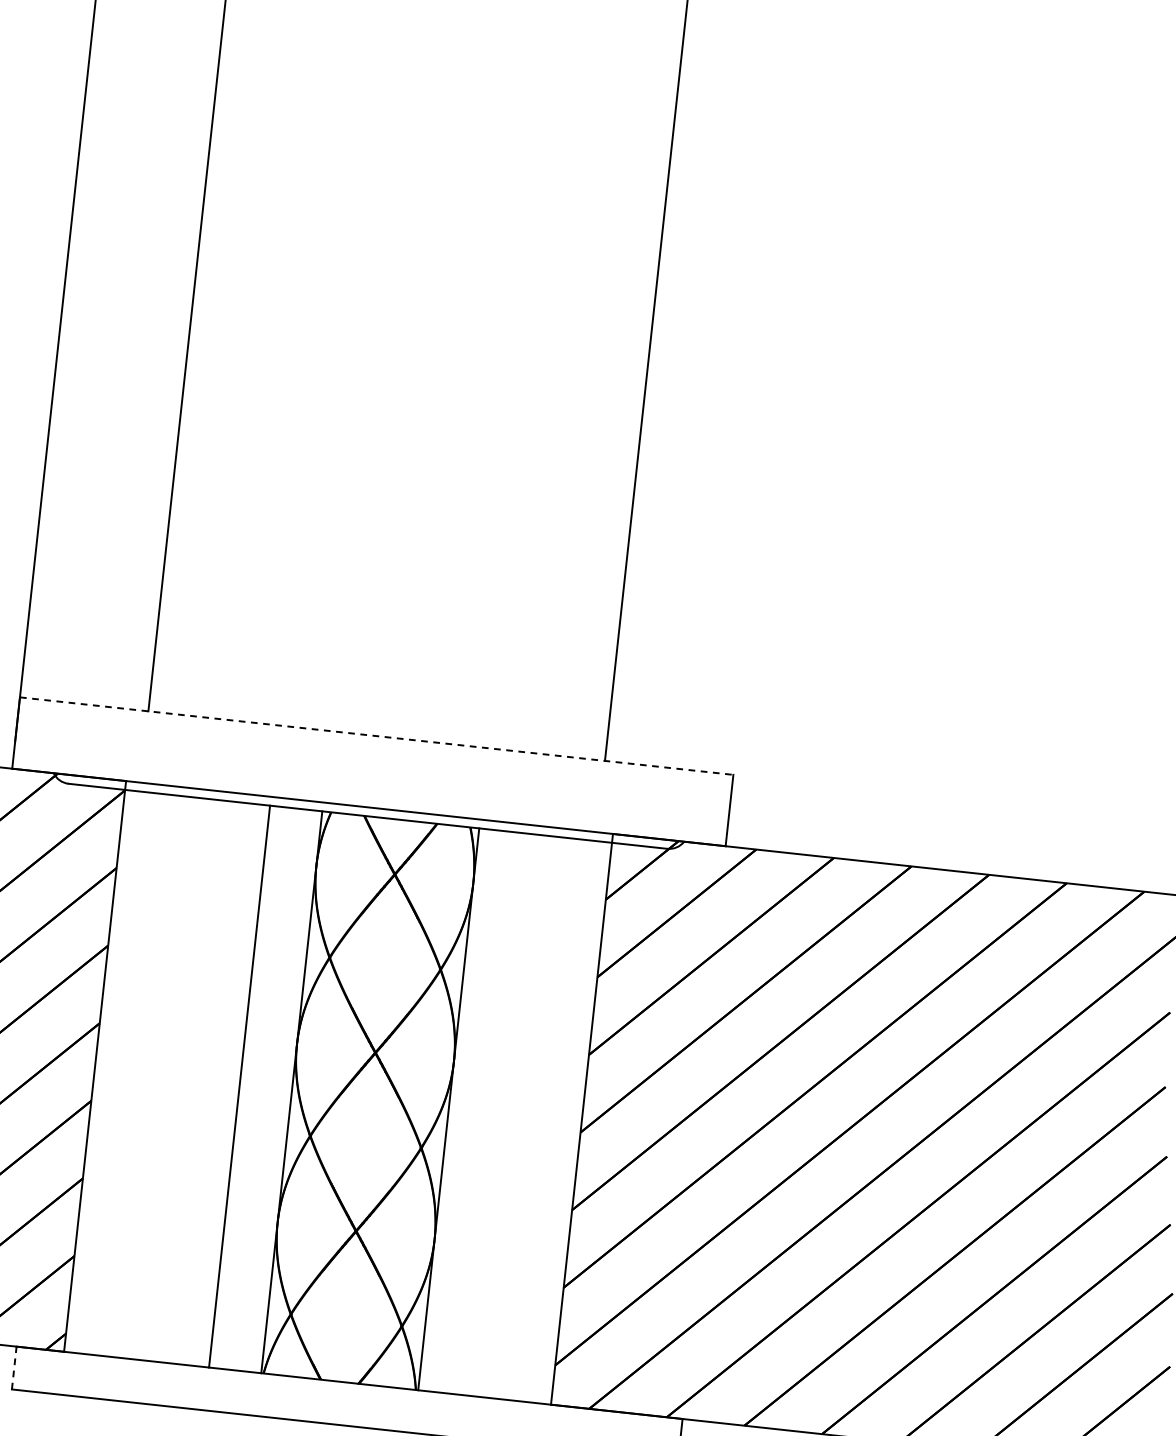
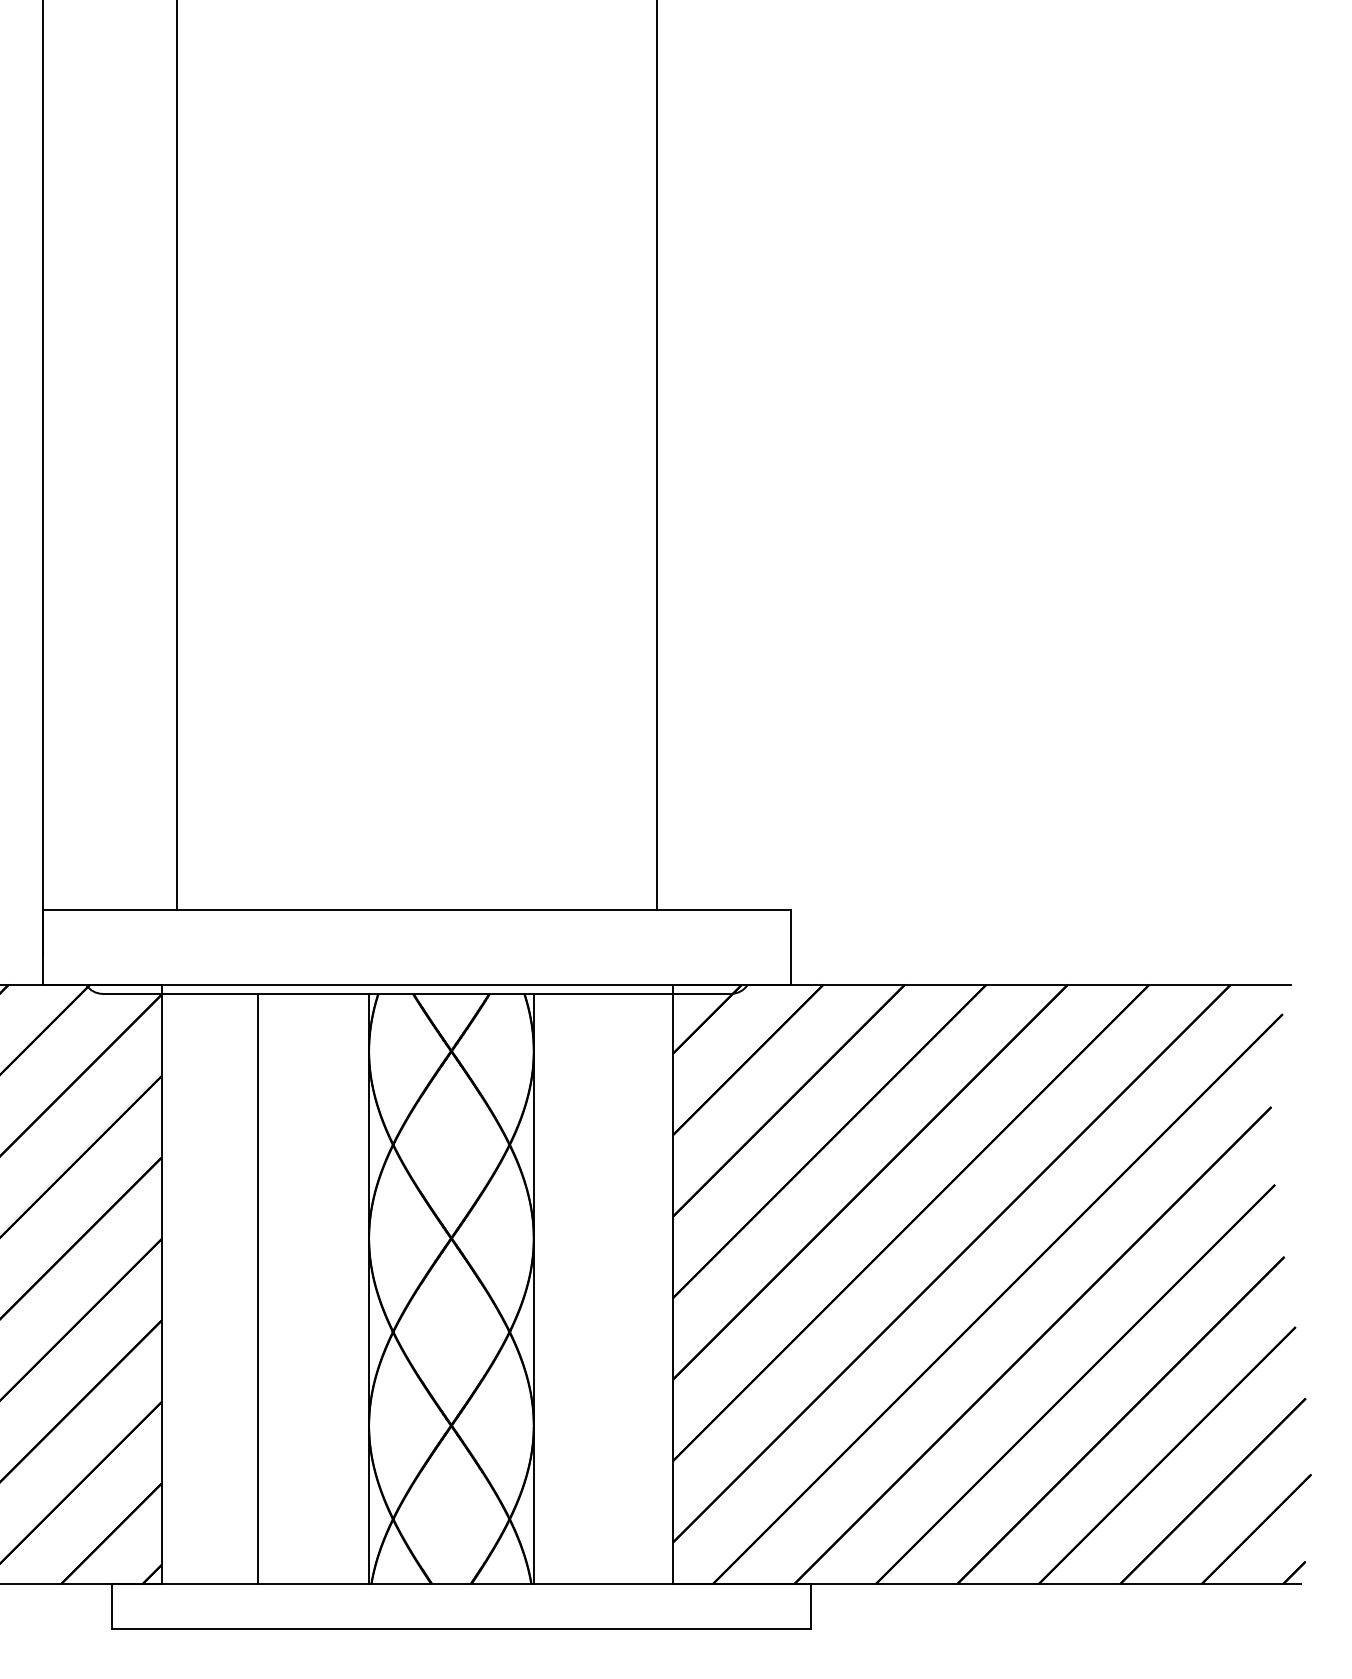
line: (377, 736) -> (417, 909), dashed -> solid
line: (239, 1086) -> (258, 1288), moved
line: (14, 1367) -> (112, 1605), dashed -> solid

